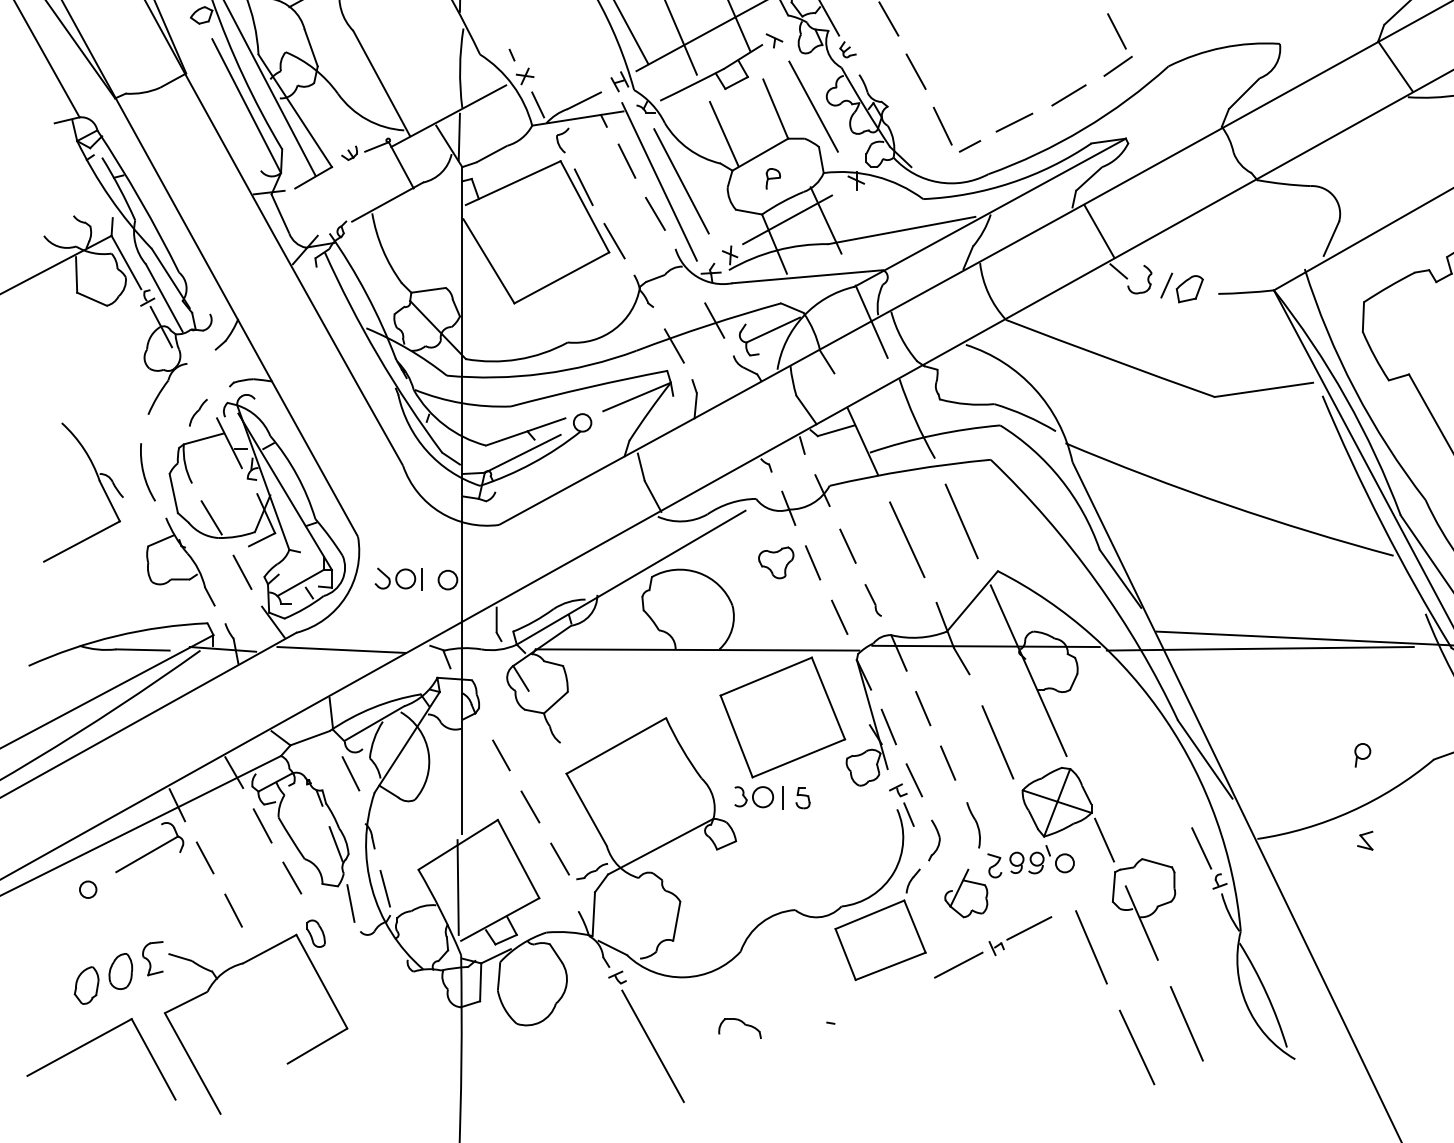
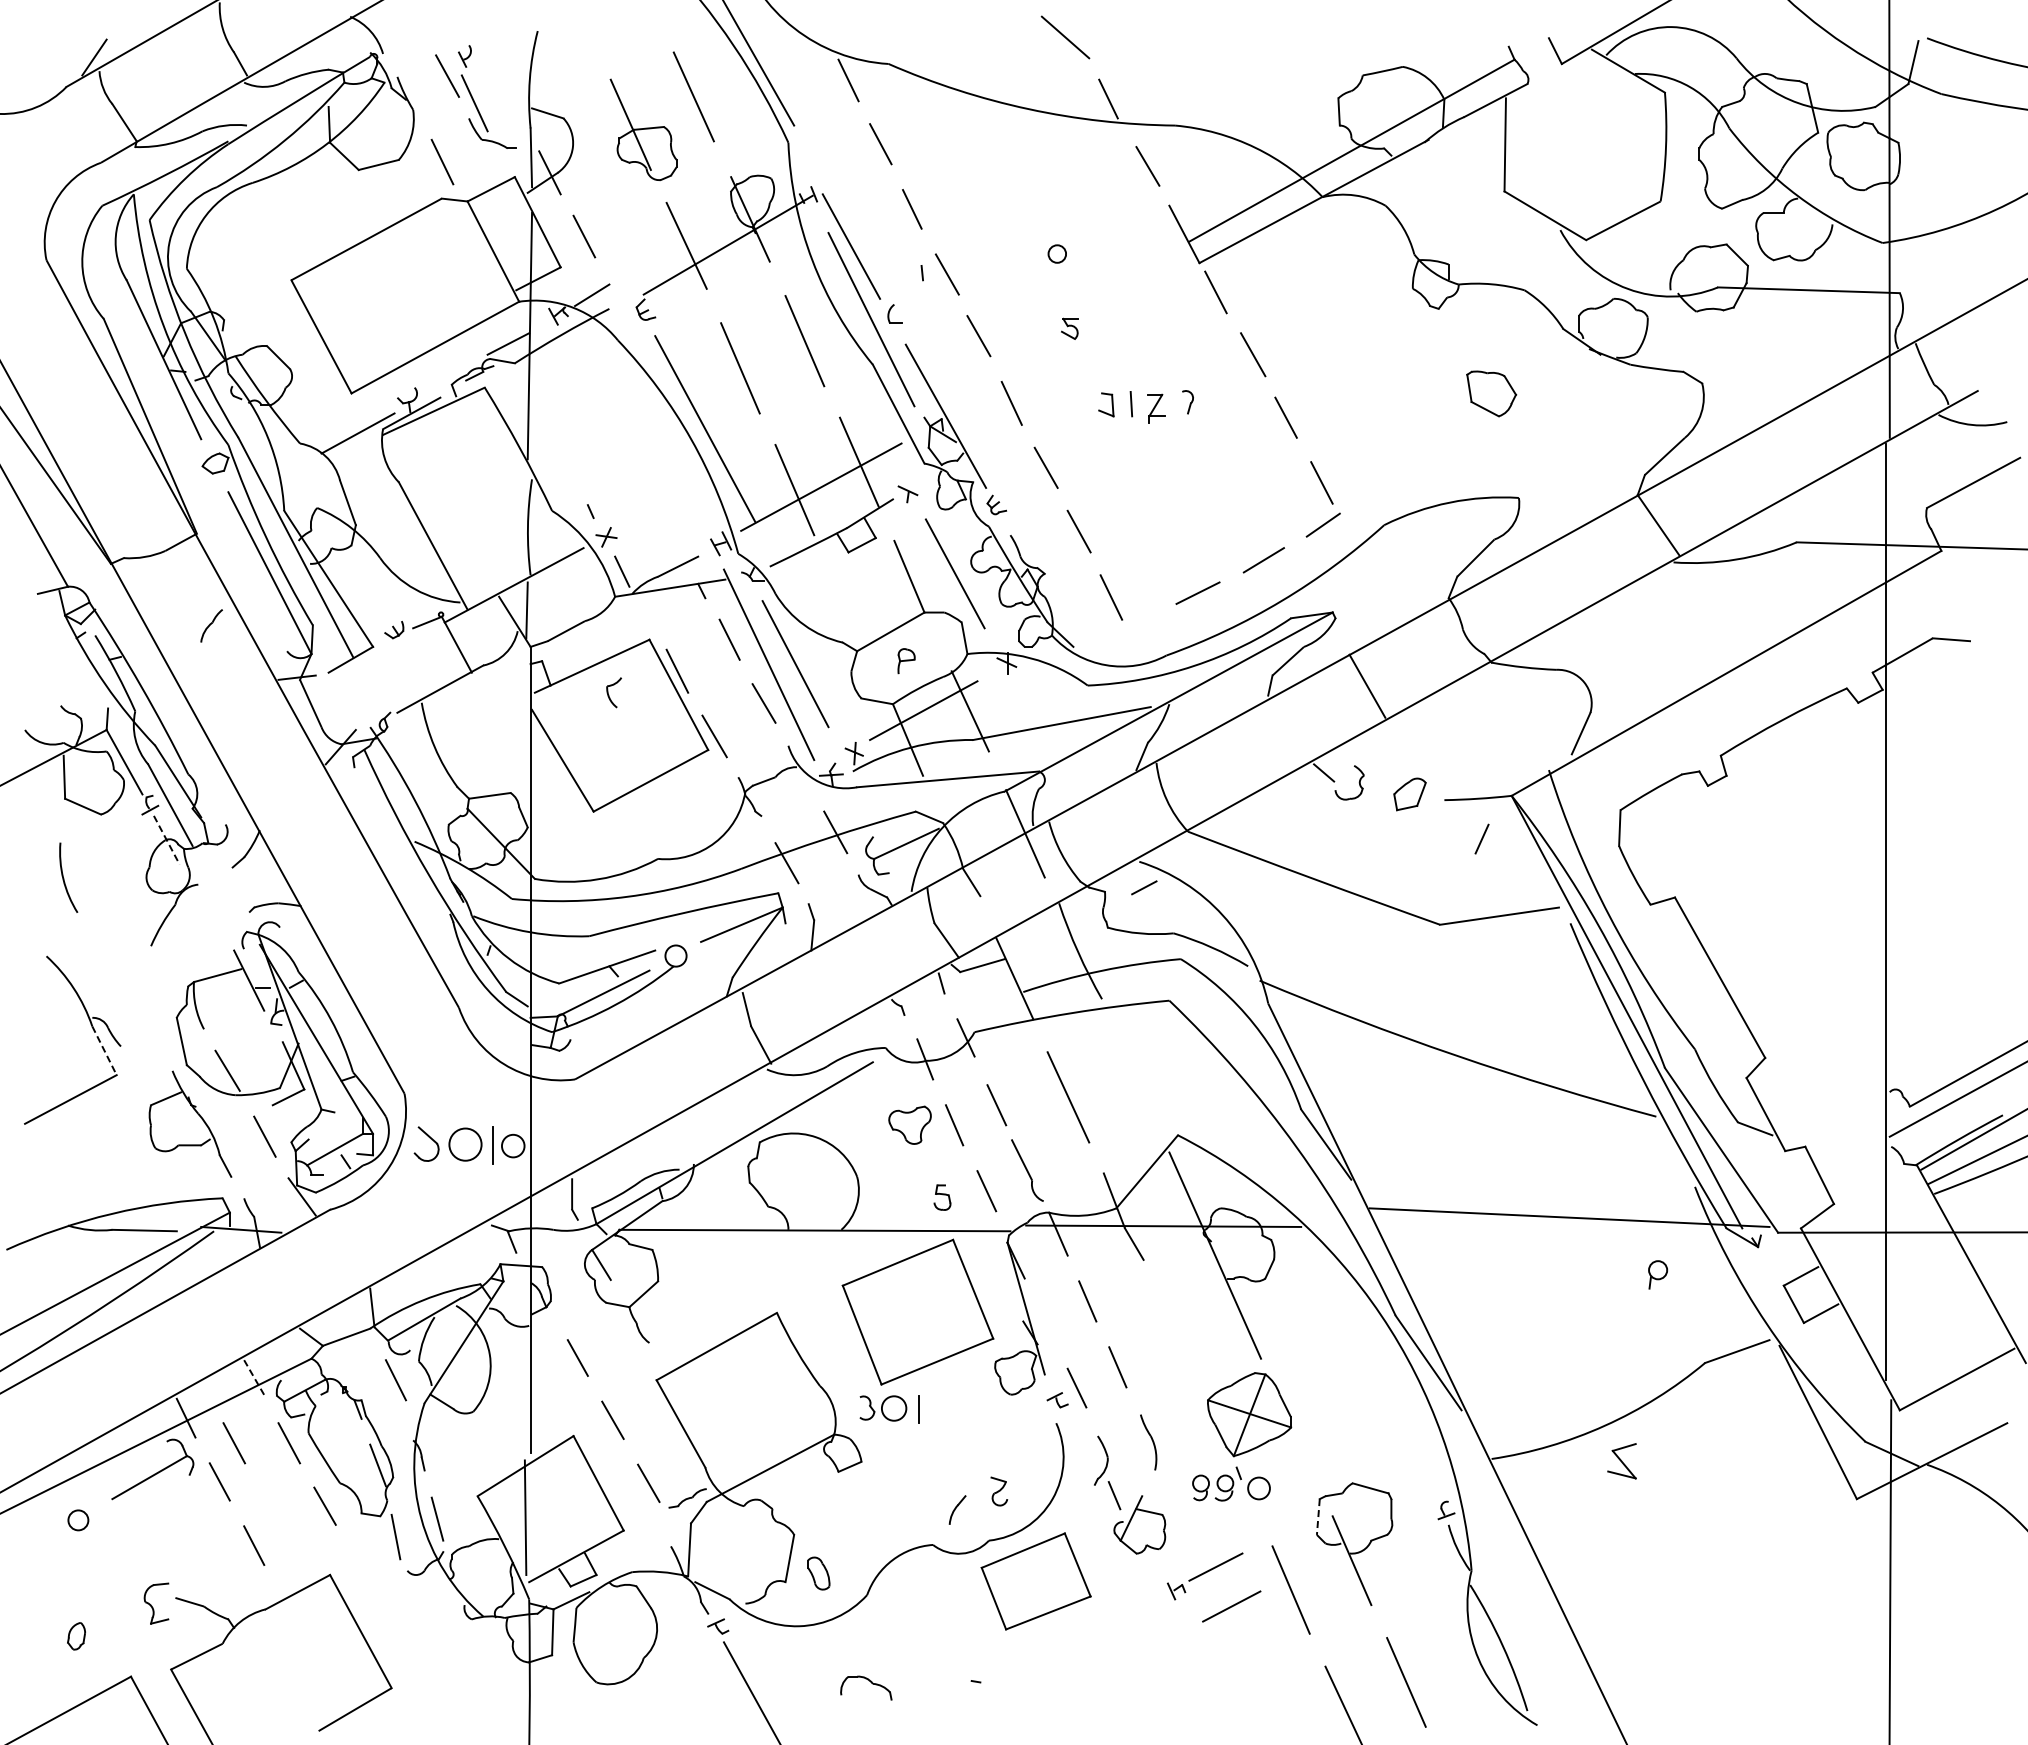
line: (723, 133) -> (846, 606), removed
part: (562, 140) -> (613, 692), moved
line: (970, 146) -> (1144, 887), moved
line: (1099, 230) -> (1367, 685), moved
line: (1166, 285) -> (1481, 838), moved
line: (161, 327) -> (166, 840), solid -> dashed
part: (198, 412) -> (211, 625), moved
arc: (144, 472) -> (64, 878), moved
line: (109, 501) -> (104, 1051), solid -> dashed
line: (961, 520) -> (1133, 1074), removed
part: (398, 578) -> (453, 1144), size x1.4
part: (873, 600) -> (1027, 1170), size x1.6
line: (1259, 648) -> (1494, 1228), removed
line: (341, 649) -> (384, 1230), removed
line: (888, 726) -> (1045, 1323), removed
line: (997, 741) -> (1177, 1341), removed
part: (1363, 754) -> (1658, 1274), moved
line: (234, 773) -> (255, 1379), solid -> dashed
part: (803, 798) -> (942, 1197), moved
line: (908, 814) -> (1114, 1495), moved
line: (217, 826) -> (234, 1443), added
line: (1104, 840) -> (1306, 1460), removed
part: (1364, 840) -> (1621, 1460), size x1.6
line: (1201, 848) -> (1423, 1470), removed
part: (995, 865) -> (999, 1491), moved
part: (913, 880) -> (957, 1509), moved
line: (1114, 887) -> (1318, 1517), solid -> dashed
part: (315, 933) -> (818, 1573), moved
line: (958, 965) -> (1231, 1606), moved
part: (120, 971) -> (117, 1619), removed
part: (86, 985) -> (76, 1636), size x0.6

